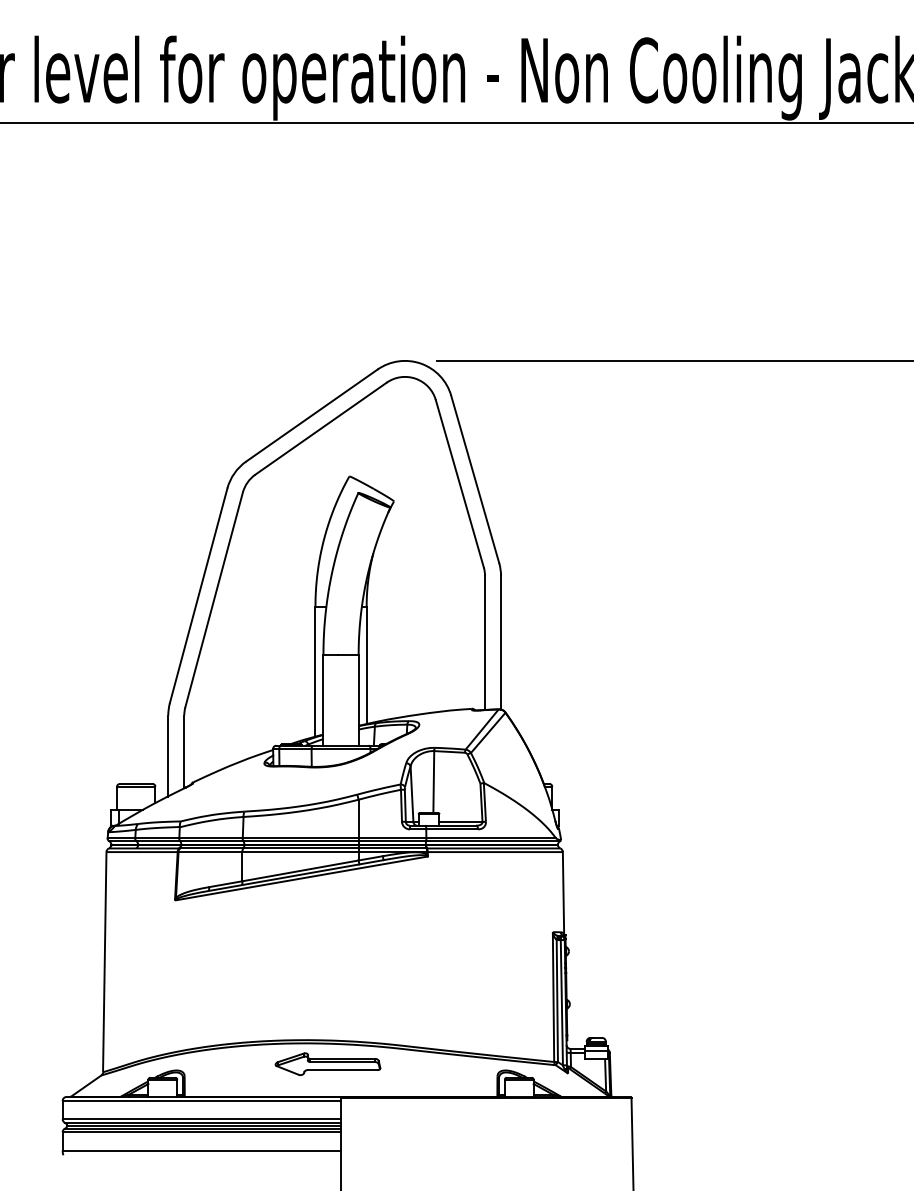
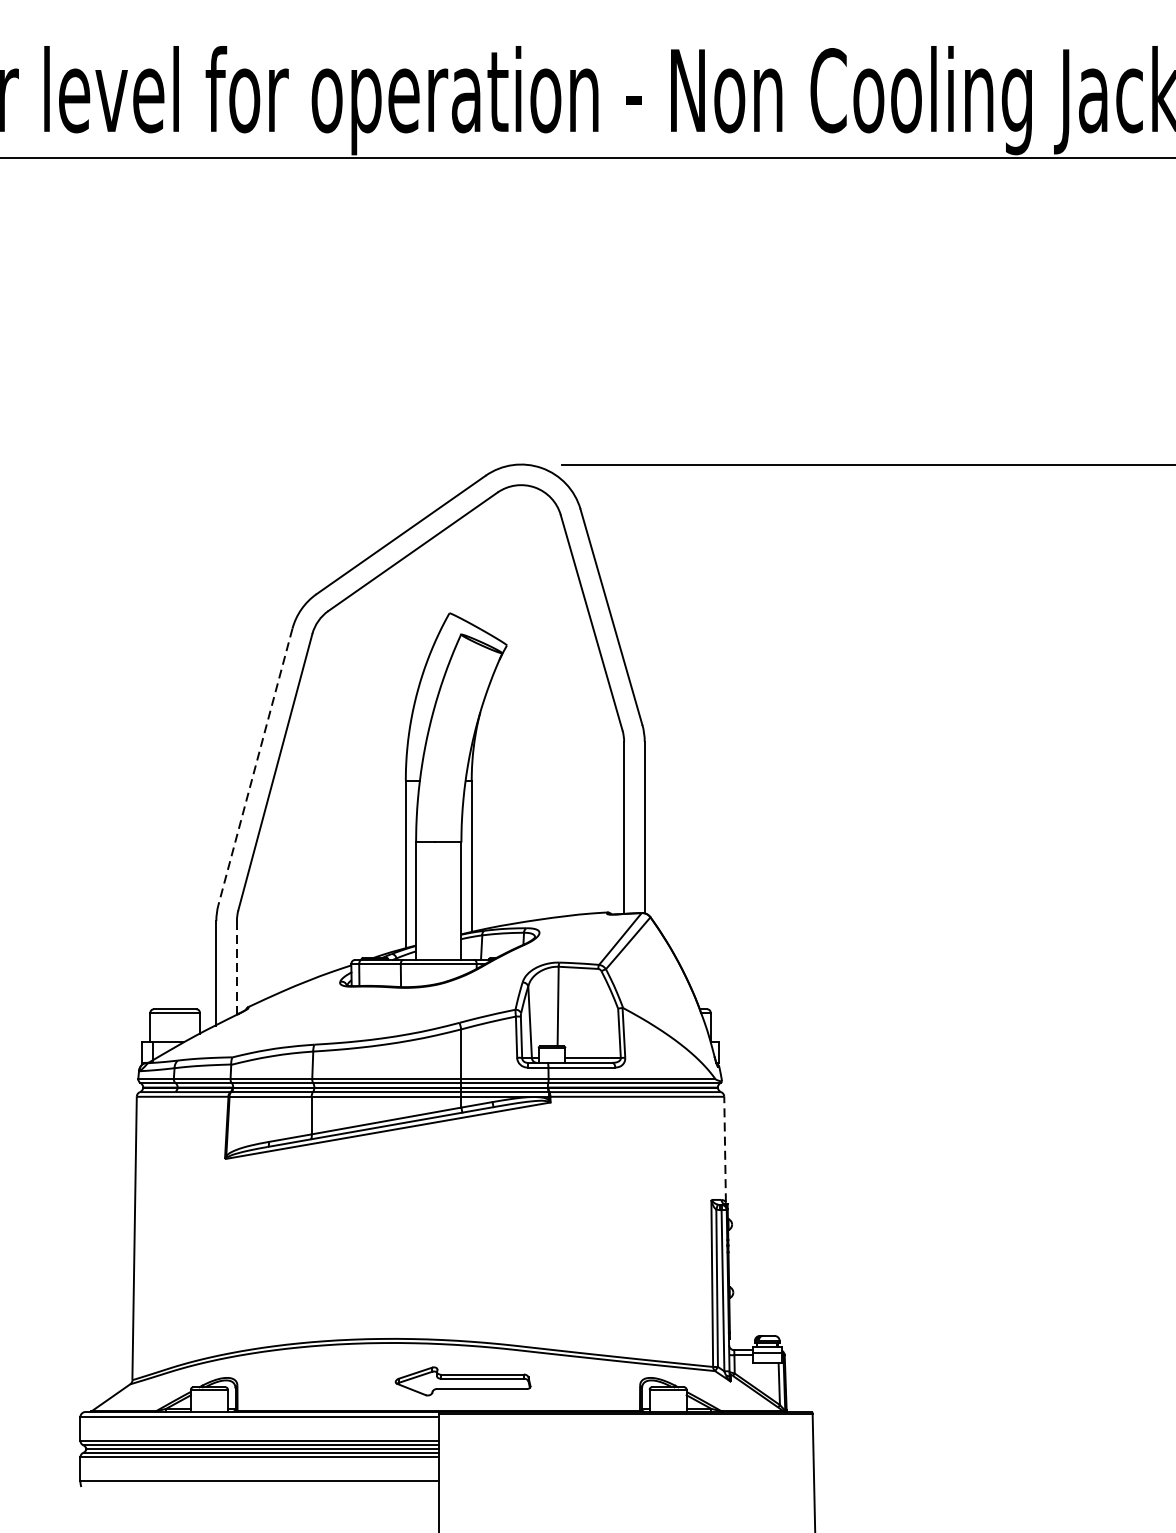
line: (198, 596) -> (255, 767), solid -> dashed
line: (184, 751) -> (237, 967), solid -> dashed
line: (563, 893) -> (725, 1150), solid -> dashed
part: (327, 1063) -> (462, 1380), moved

